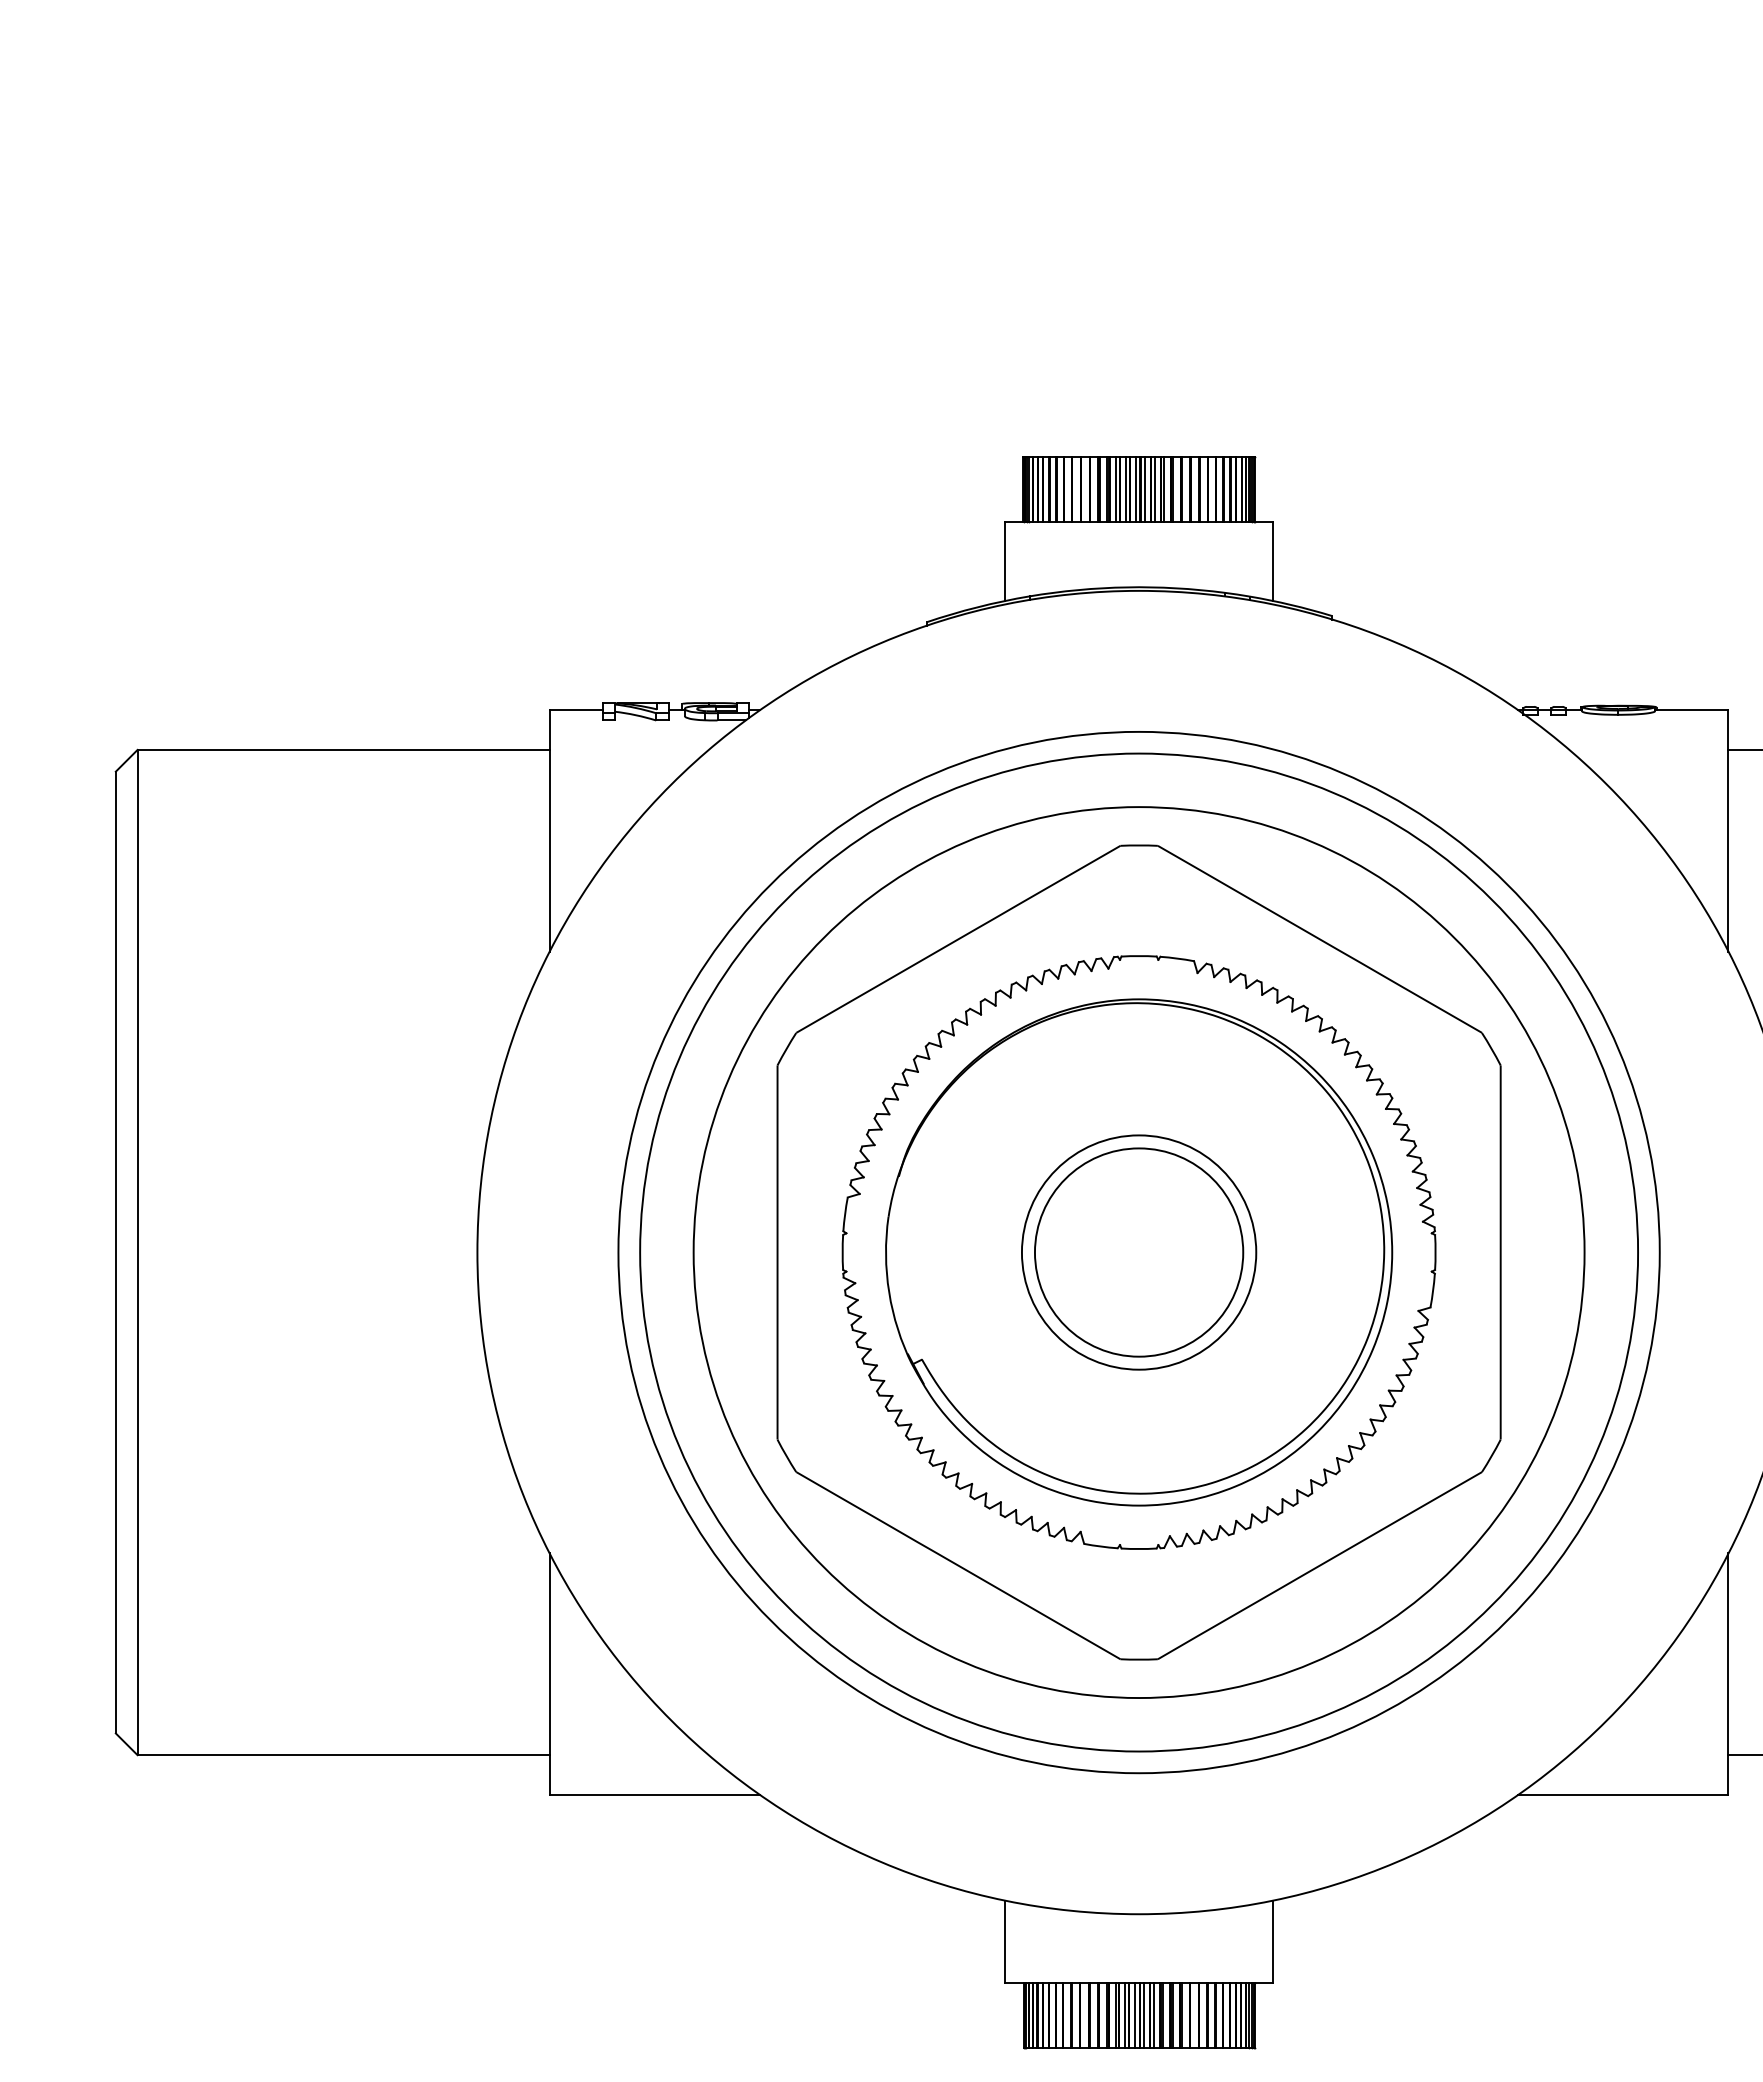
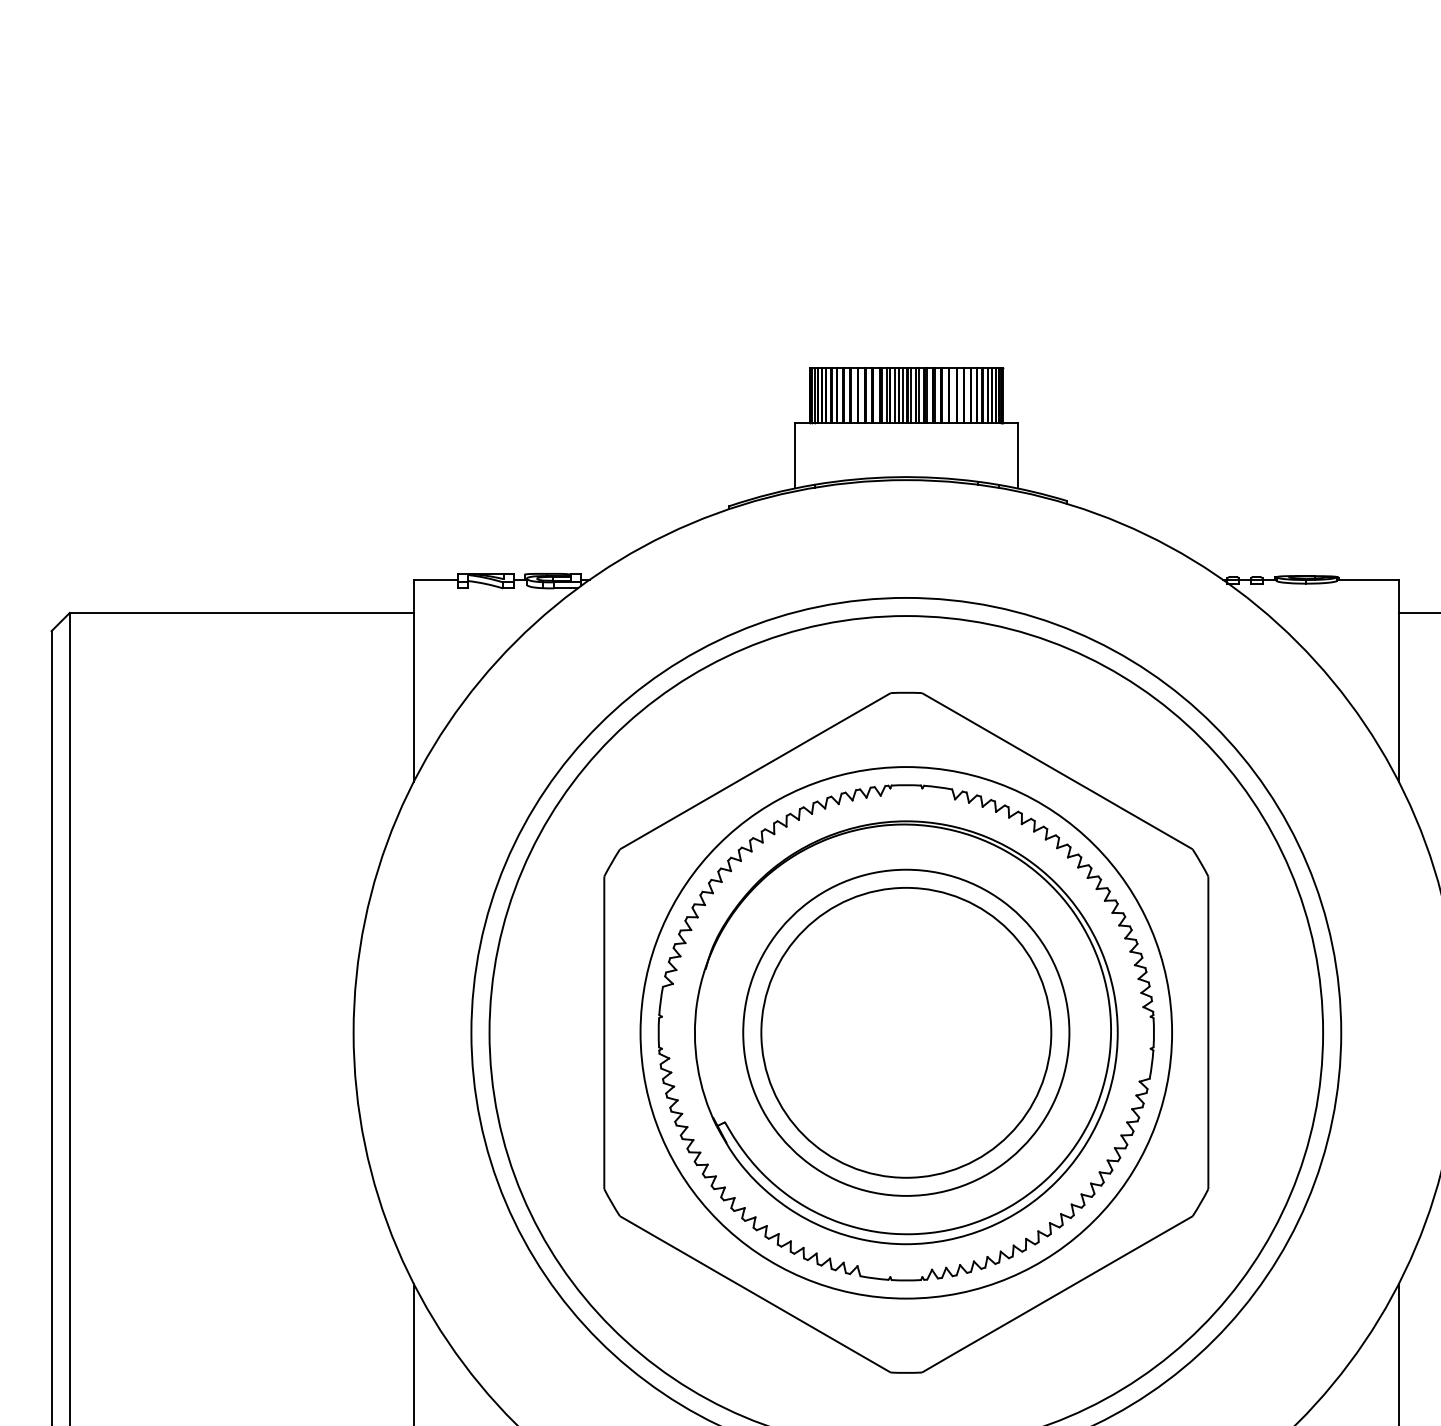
circle: (1138, 1252) -> (905, 1032), size x0.71
circle: (1138, 1252) -> (905, 1032), size x1.67
circle: (1138, 1252) -> (905, 1032), size x1.67

